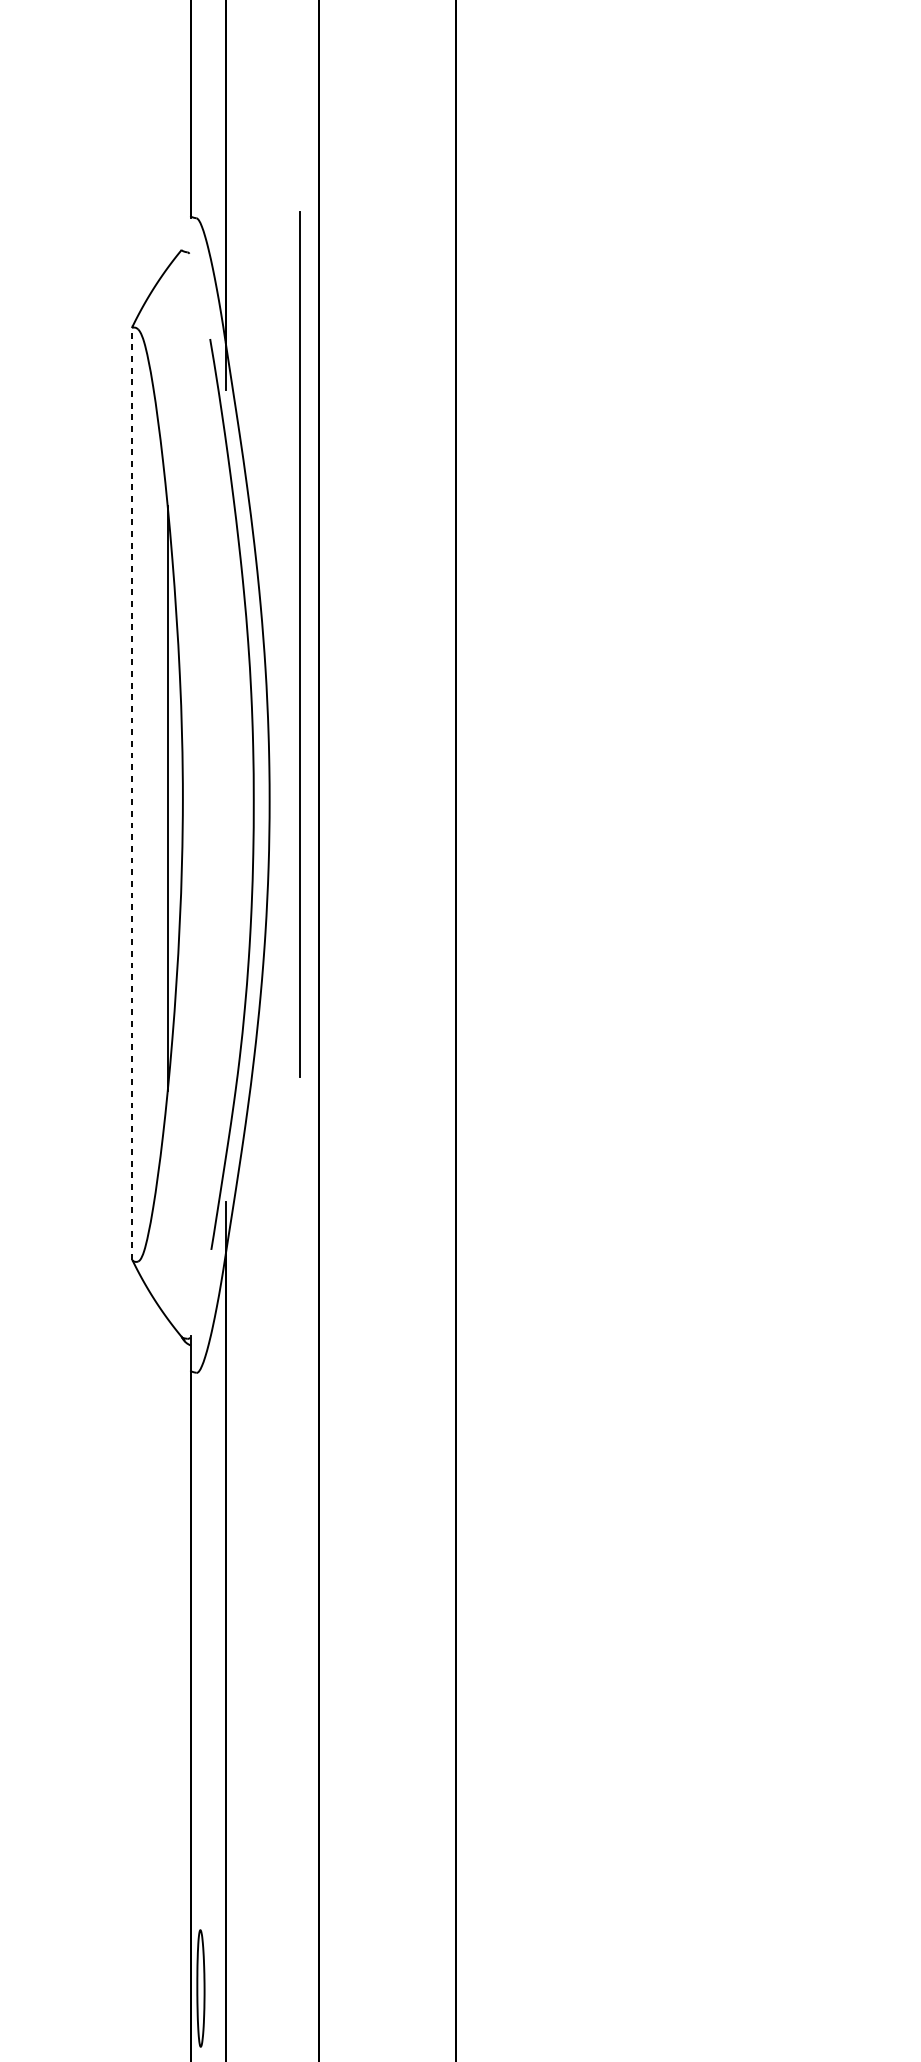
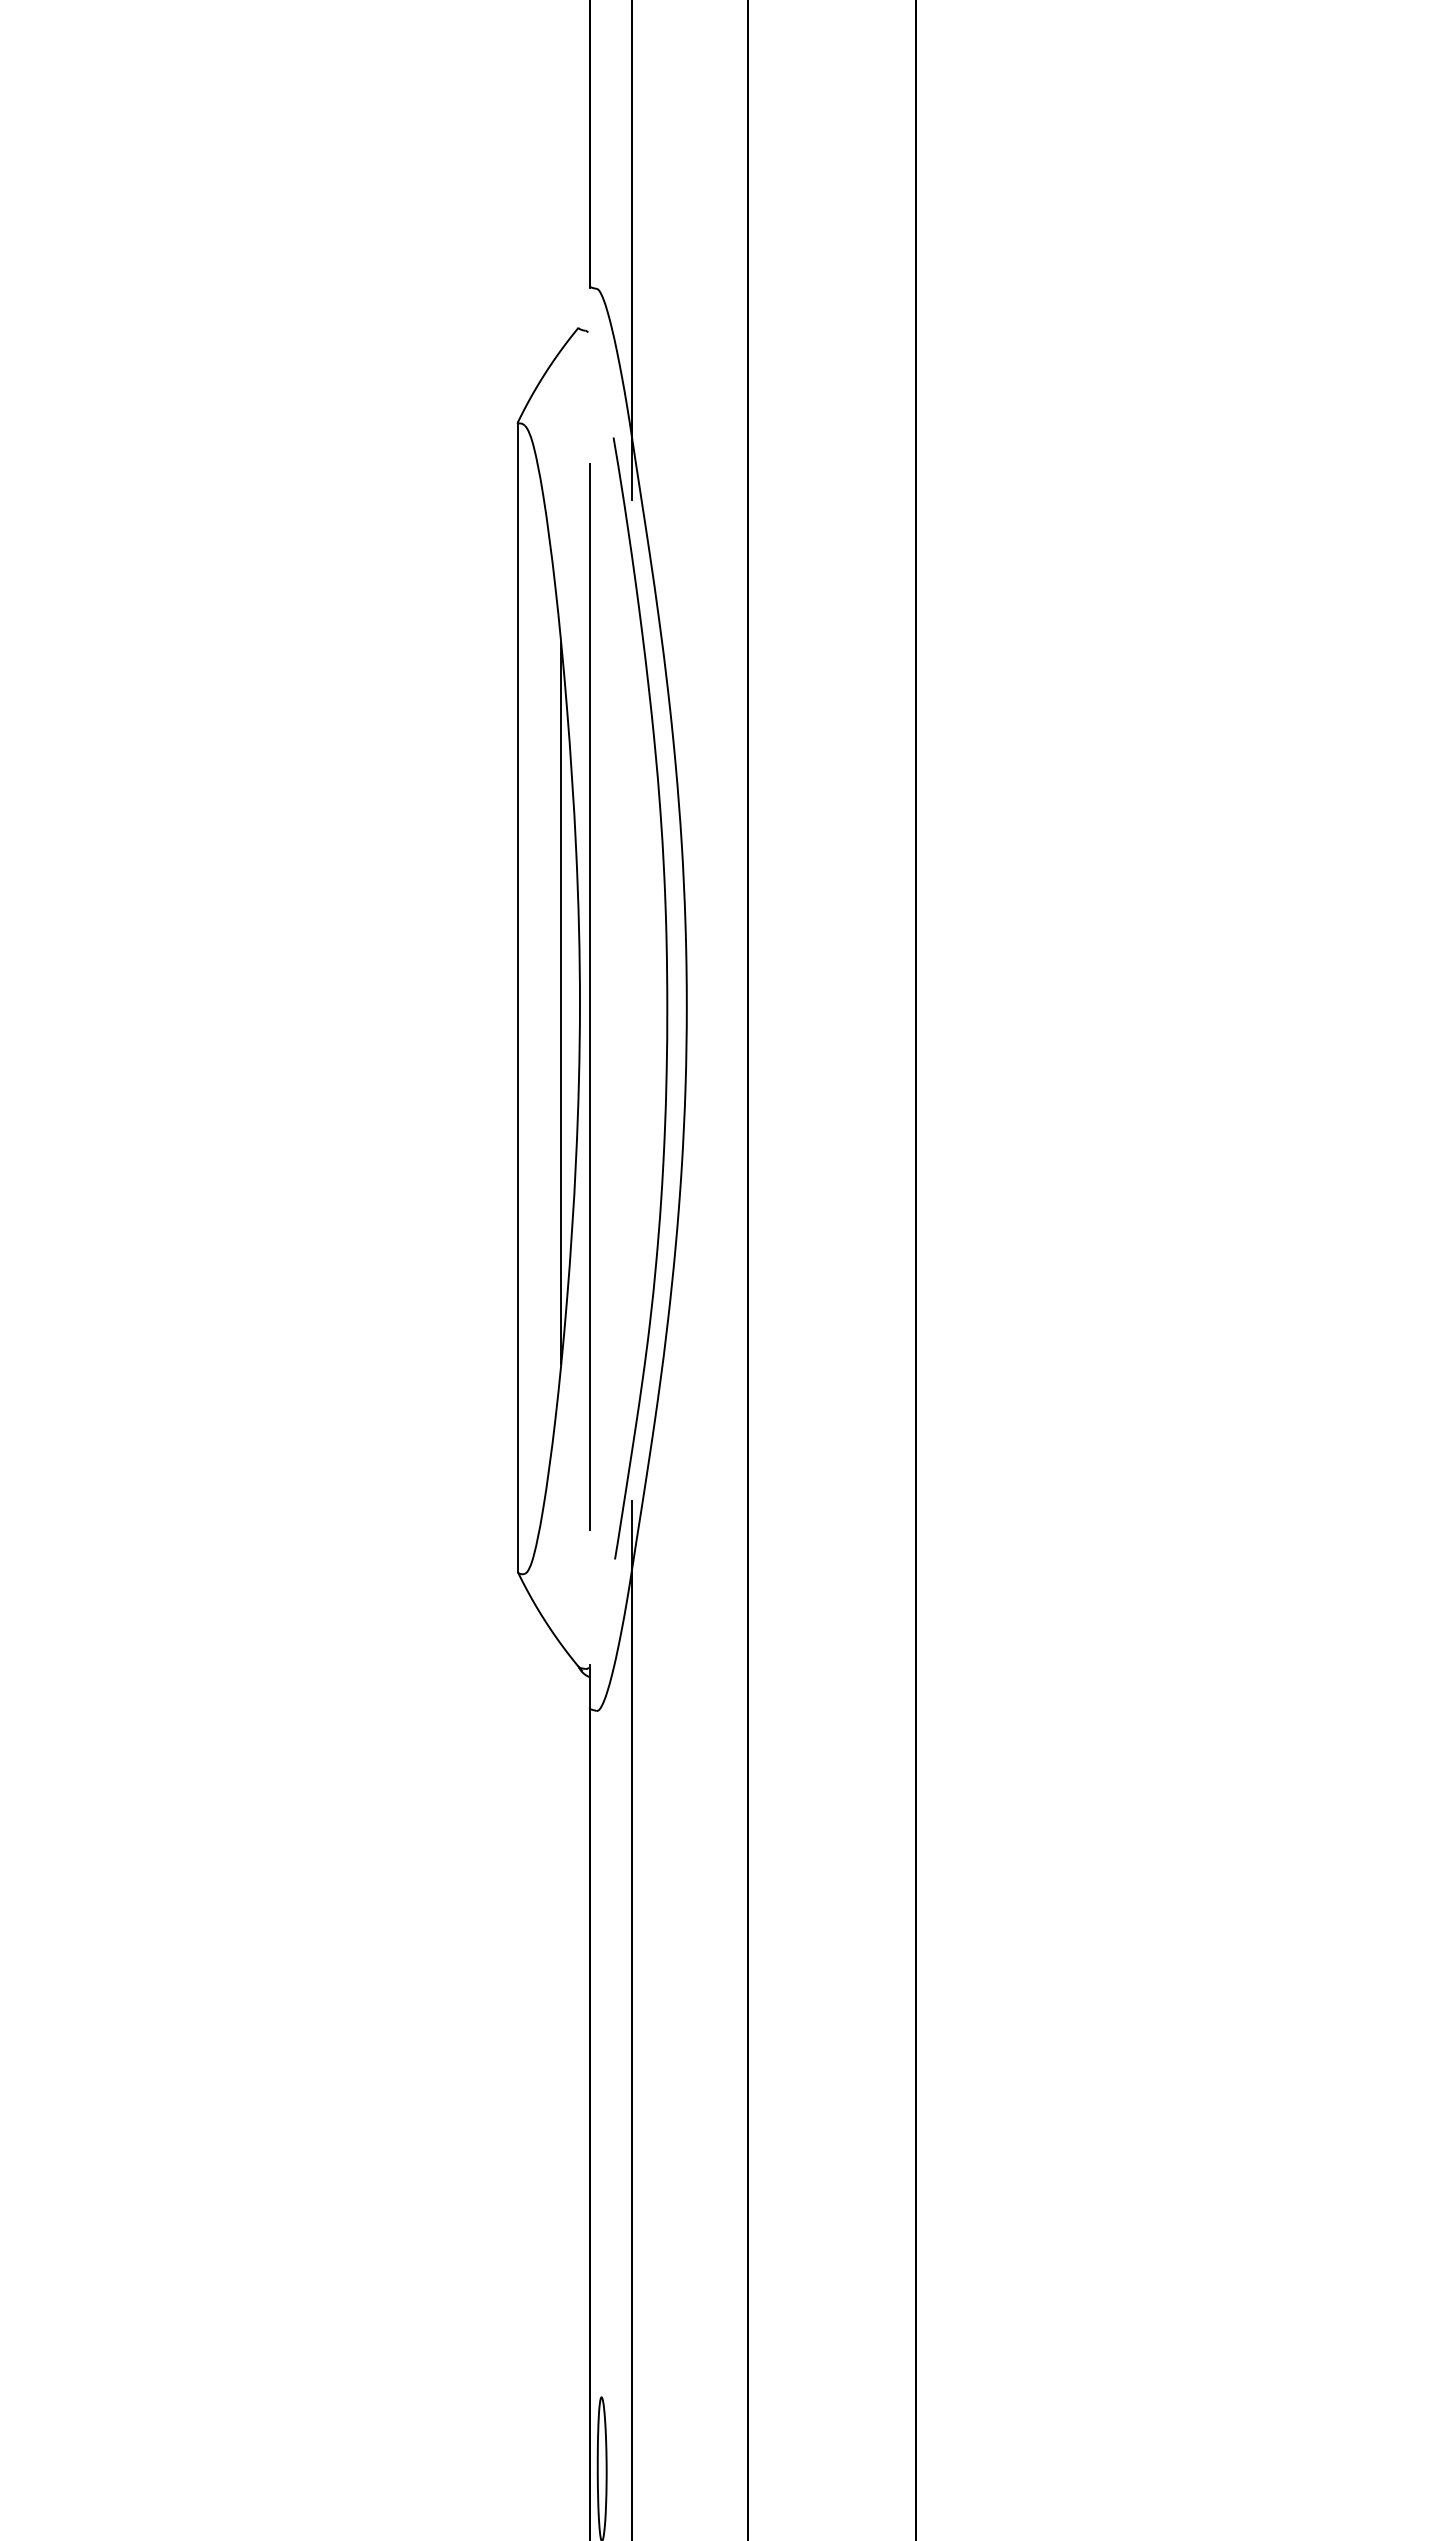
line: (300, 644) -> (589, 996), moved
line: (132, 793) -> (517, 997), dashed -> solid

